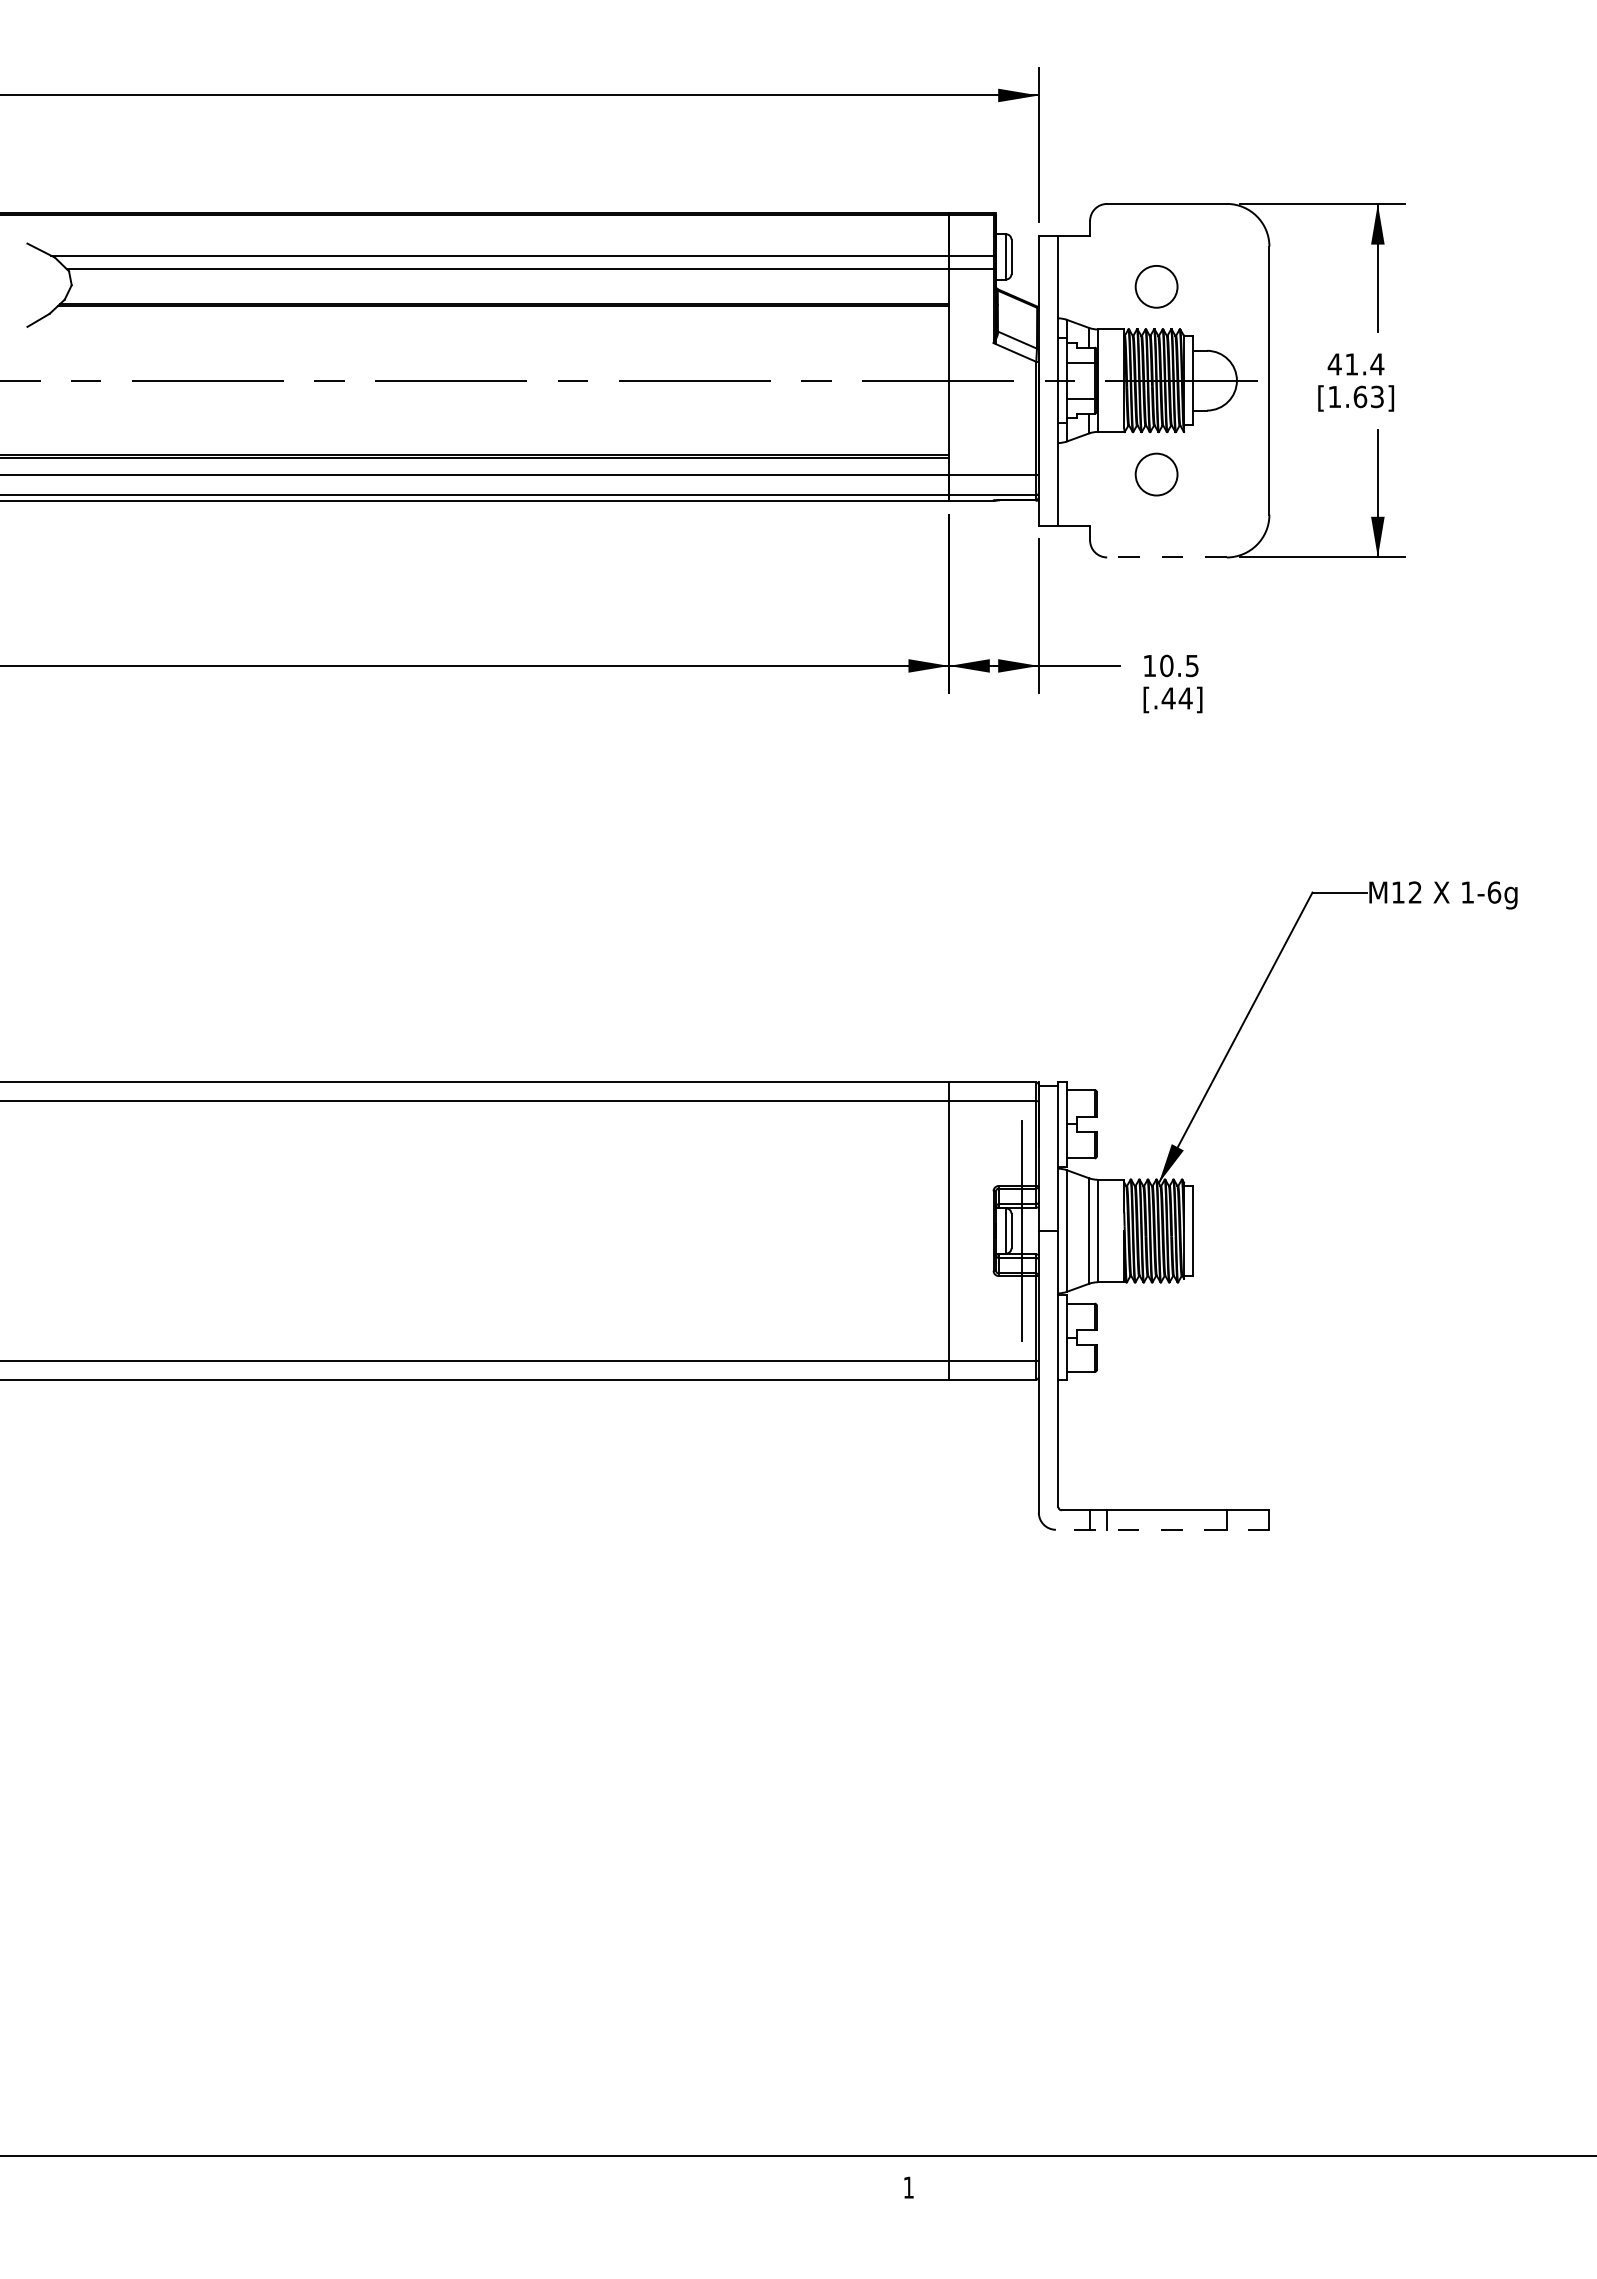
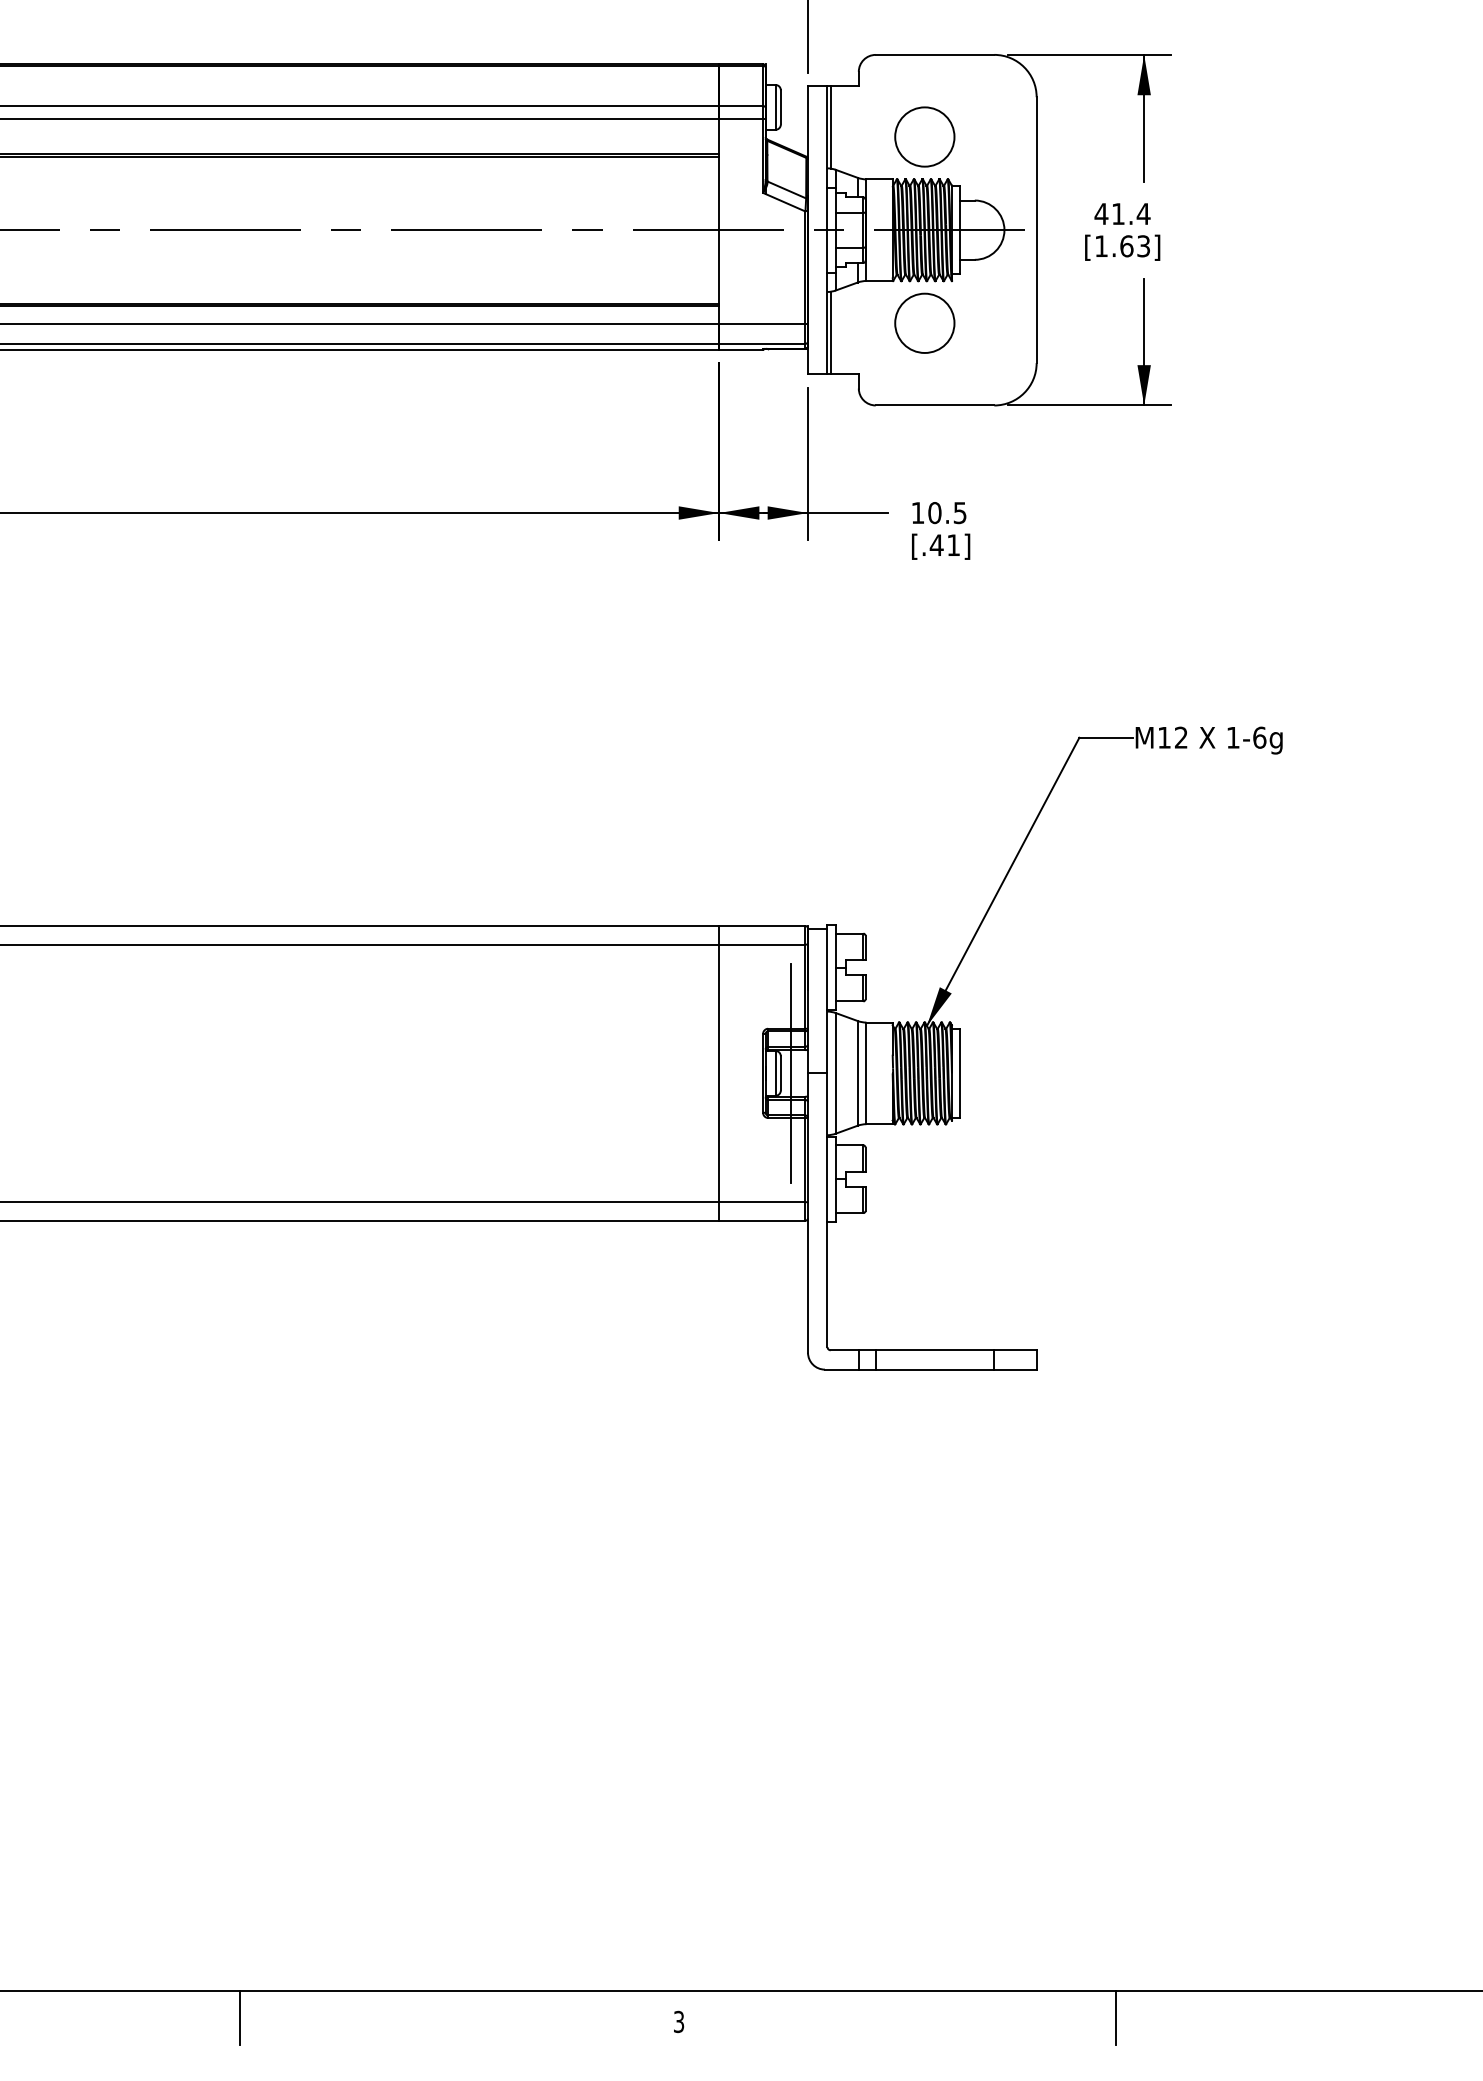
line: (1061, 276) -> (830, 126), added
circle: (1156, 286) -> (924, 136), size x1.43
circle: (1156, 474) -> (924, 323), size x1.43
line: (1061, 483) -> (830, 332), added
line: (1166, 557) -> (934, 405), dashed -> solid
text: (1185, 698) -> (953, 545), [.44] -> [.41]
line: (1162, 1529) -> (930, 1369), dashed -> solid
line: (465, 2183) -> (239, 2017), added
line: (1349, 2183) -> (1116, 2017), added
text: (908, 2187) -> (678, 2021), 1 -> 3

